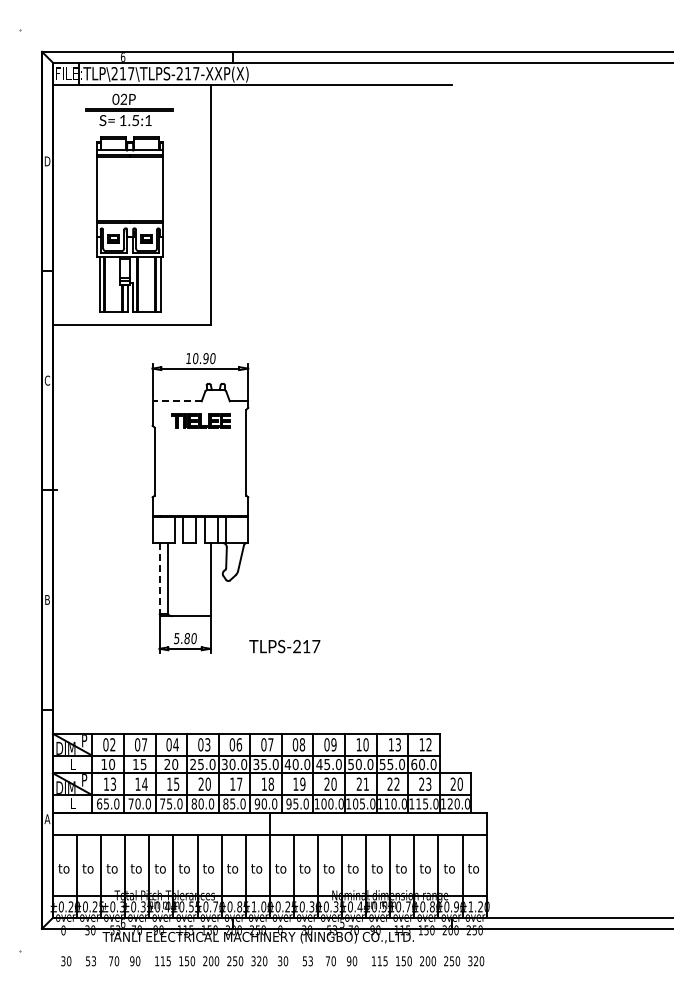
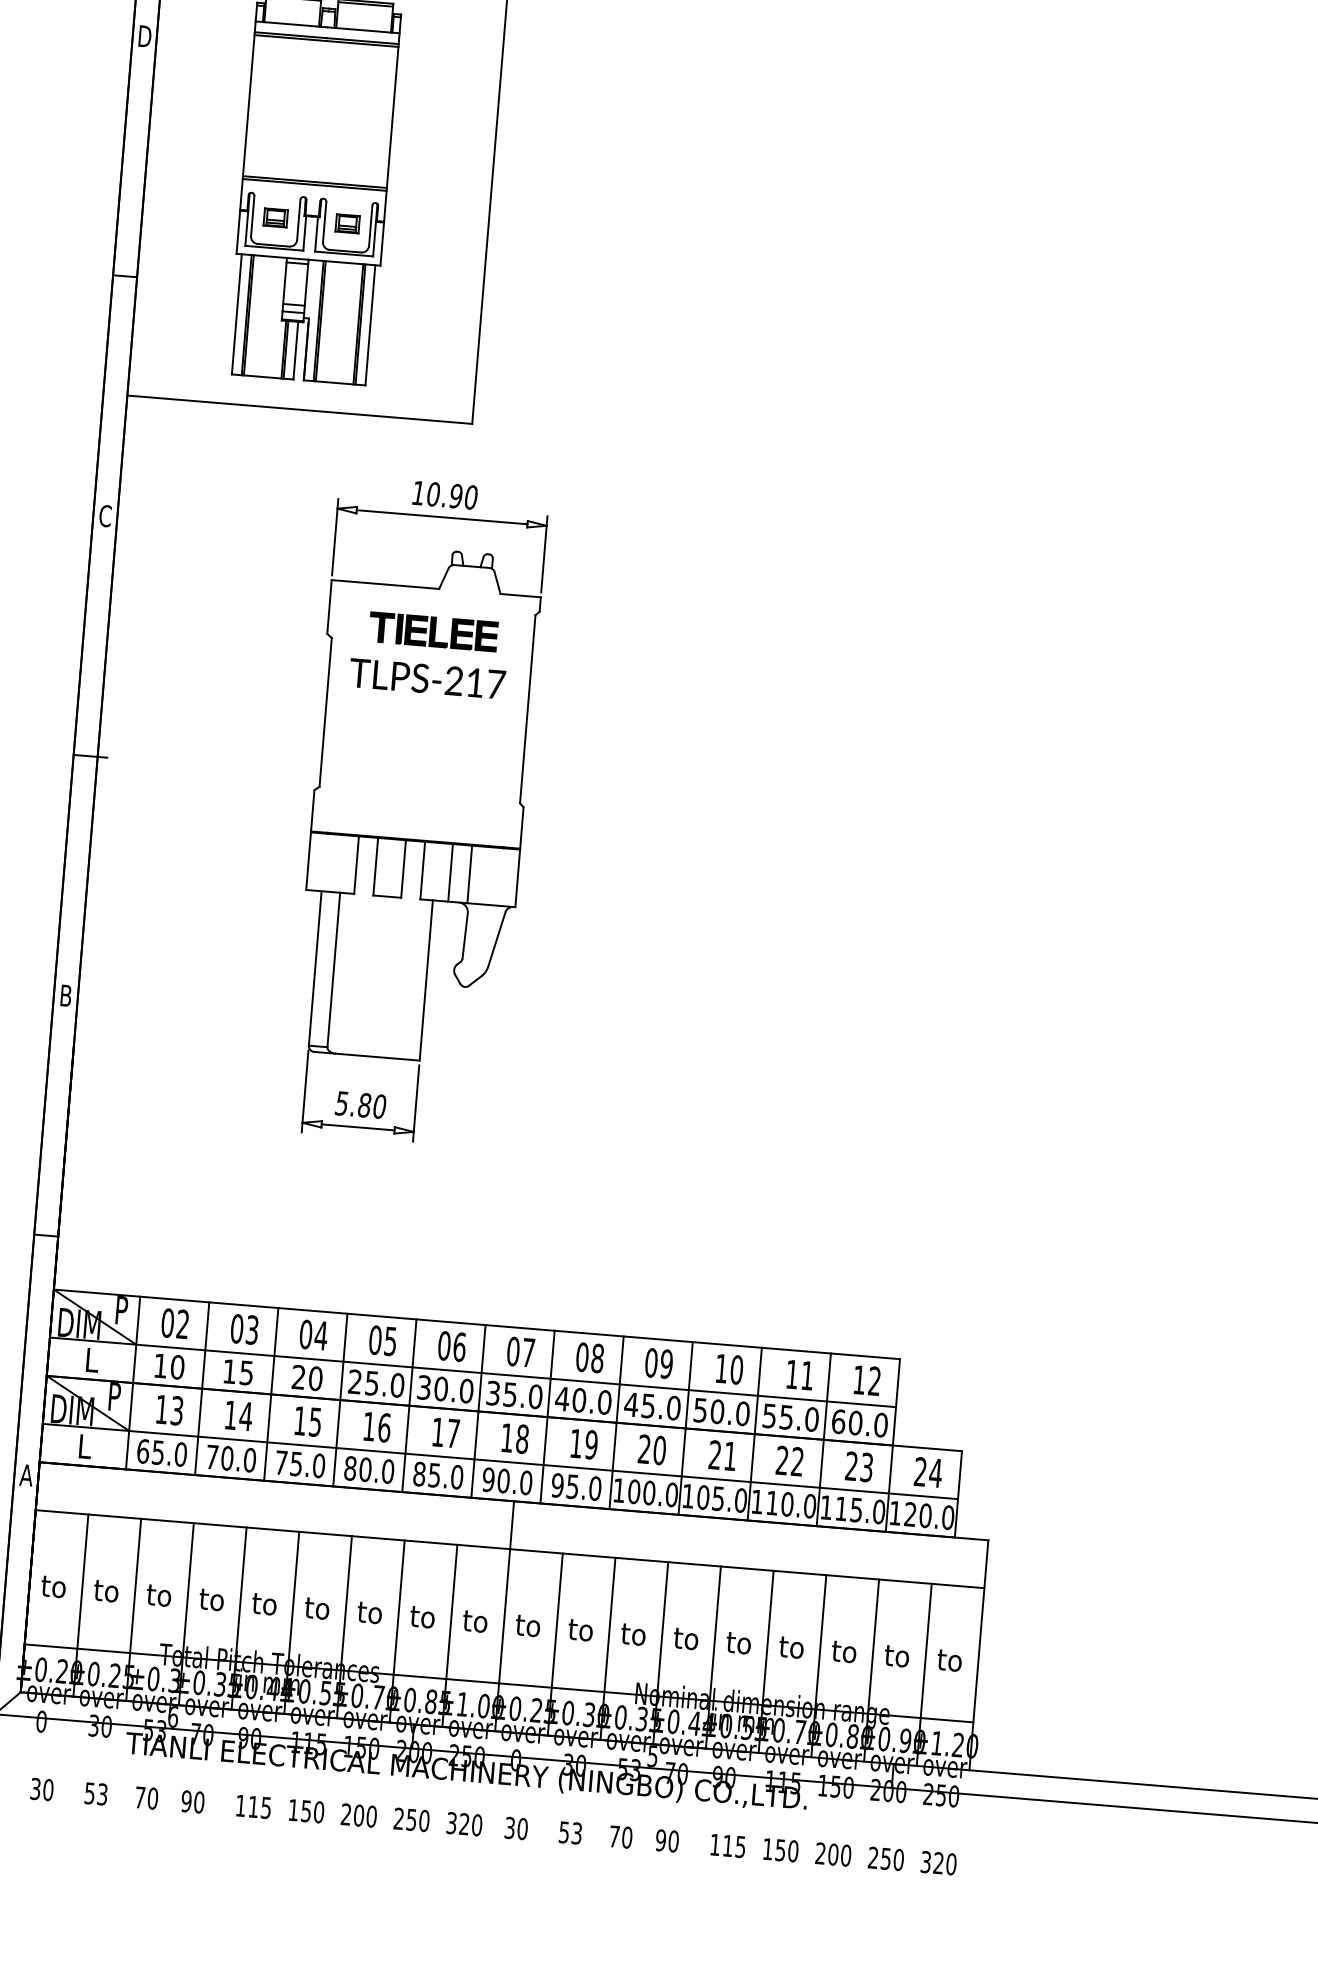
line: (177, 401) -> (386, 585), dashed -> solid
line: (159, 578) -> (314, 968), dashed -> solid
text: (284, 646) -> (426, 678), moved
text: (144, 744) -> (252, 1329), 07 -> 03
text: (207, 744) -> (390, 1340), 03 -> 05
text: (397, 744) -> (805, 1374), 13 -> 11
text: (204, 783) -> (376, 1425), 20 -> 16
text: (460, 783) -> (936, 1471), 20 -> 24

